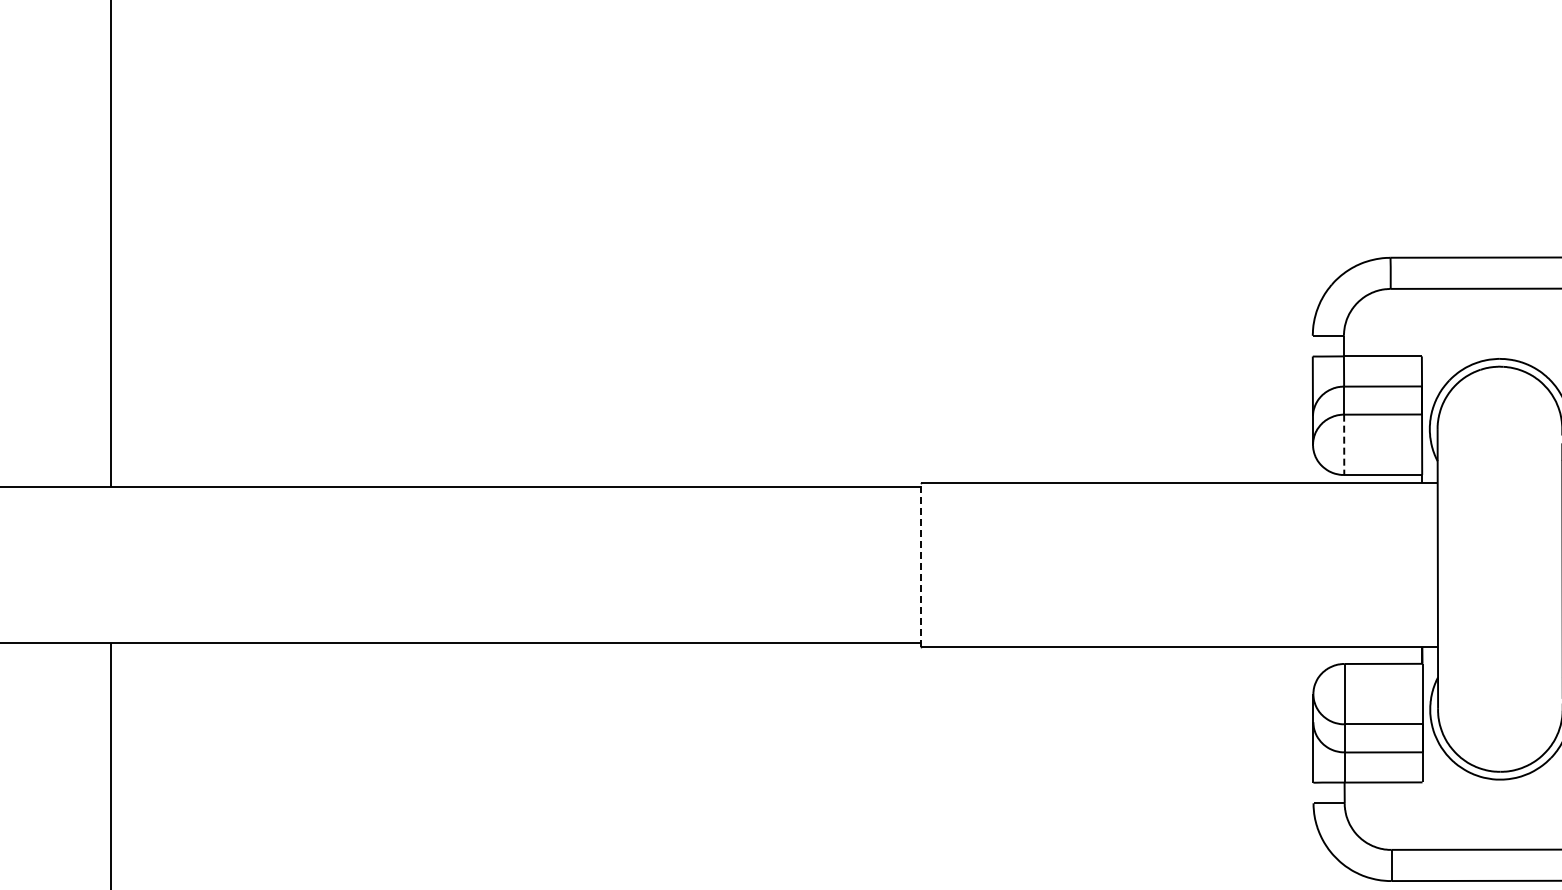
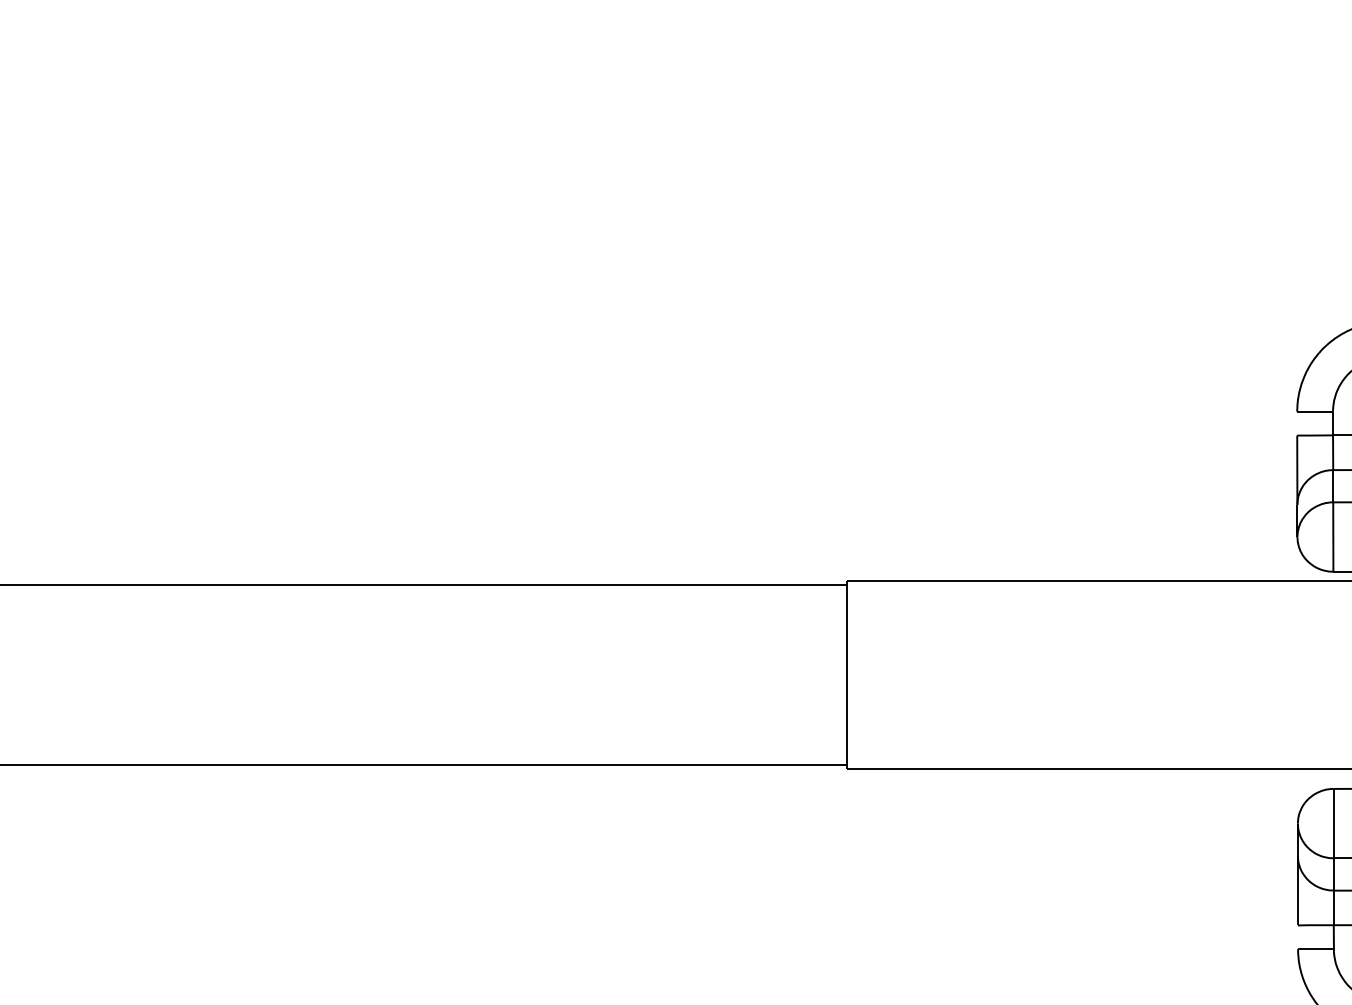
line: (1344, 445) -> (1333, 537), dashed -> solid
line: (920, 564) -> (846, 674), dashed -> solid

